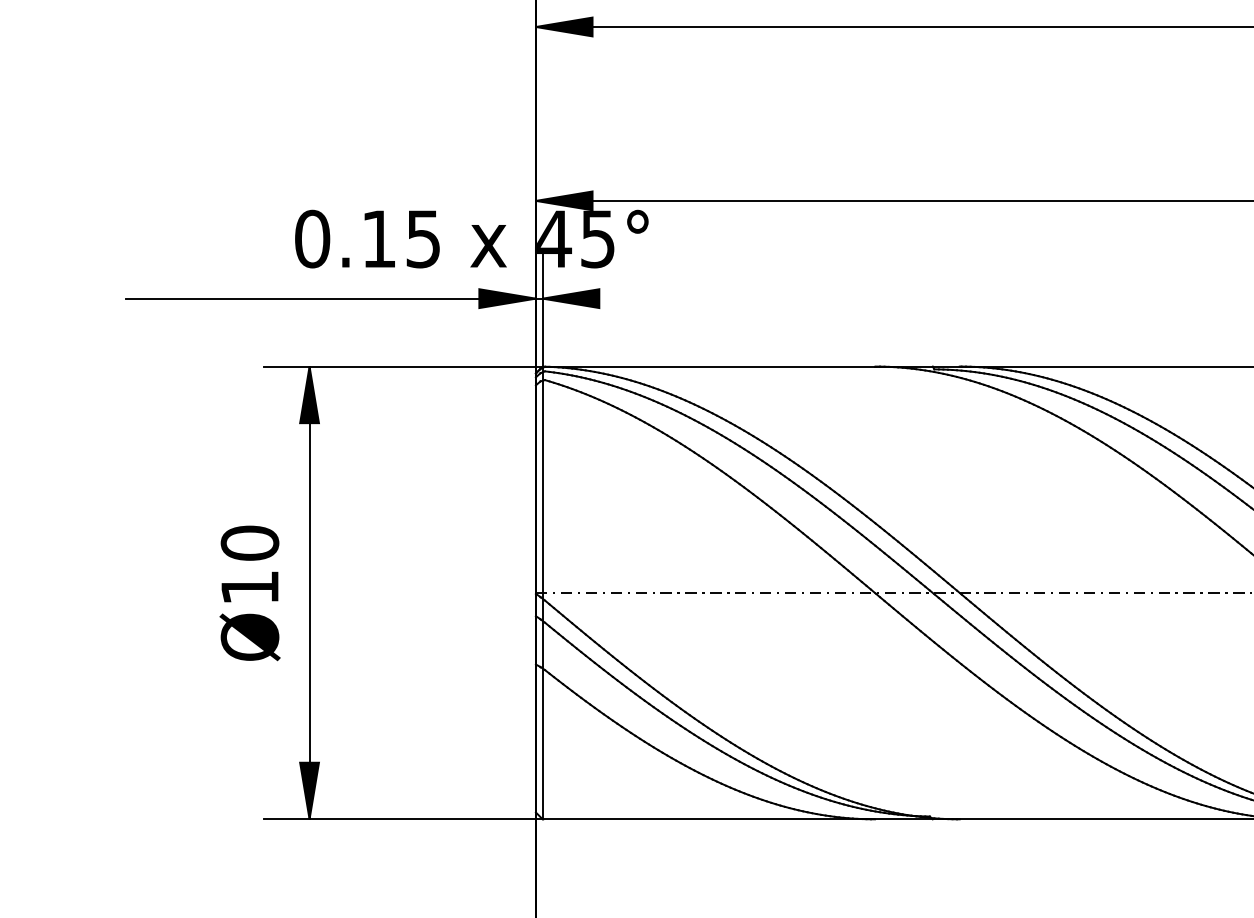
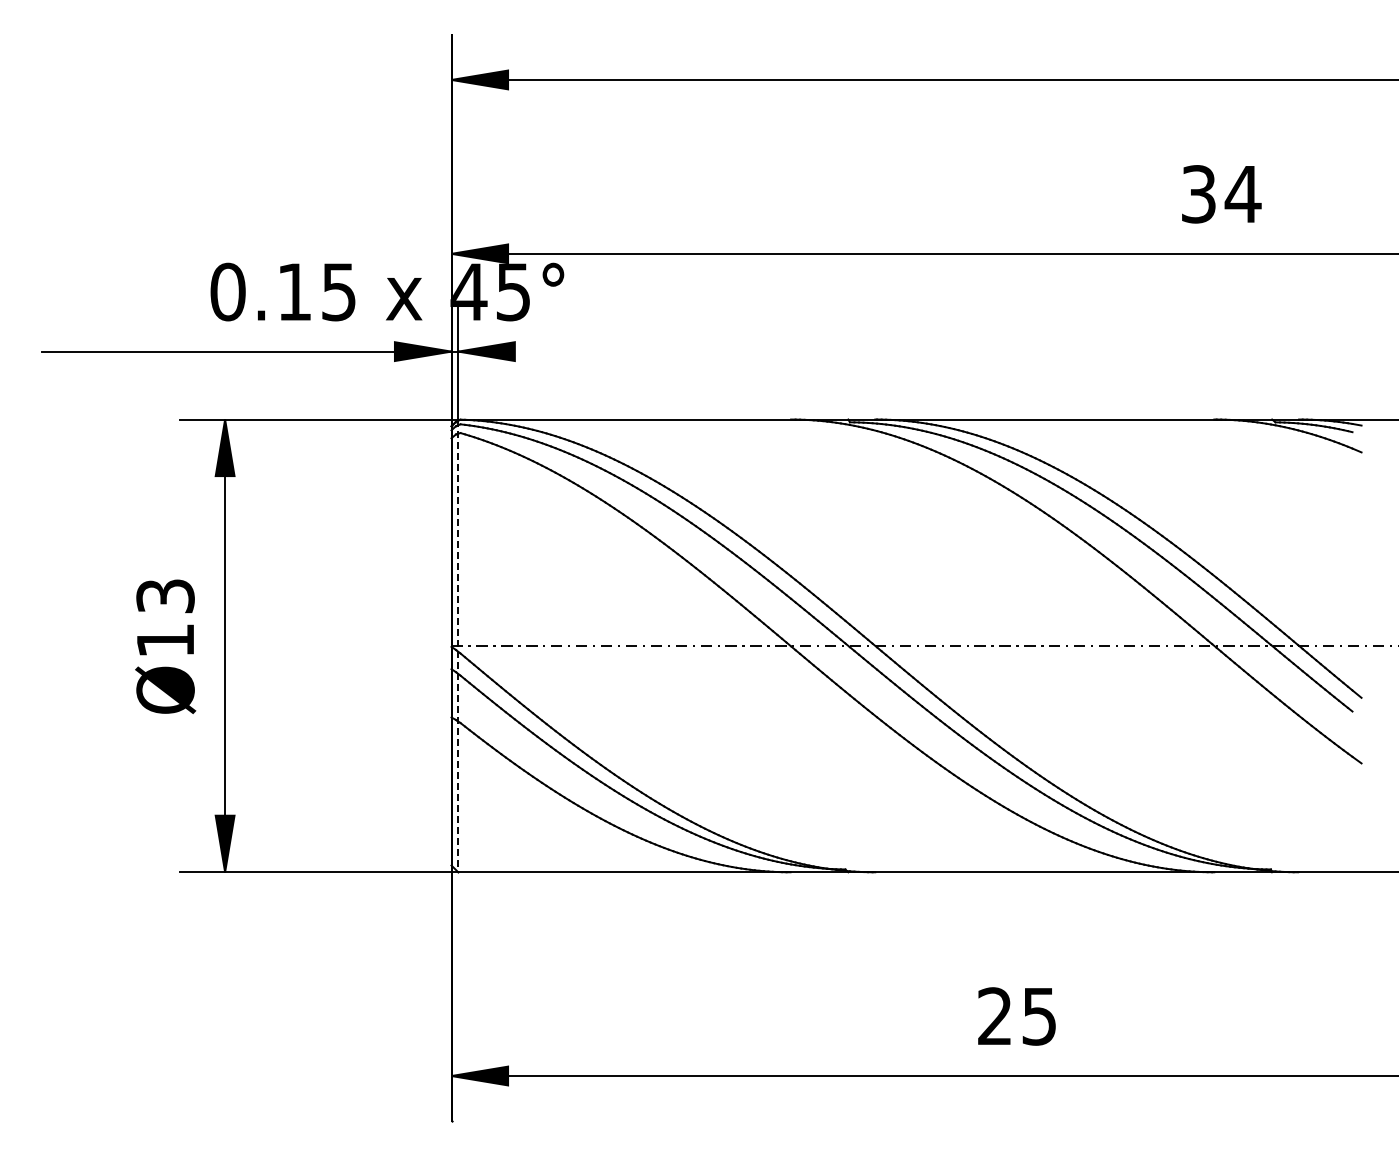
text: (249, 542) -> (165, 595), Ø10 -> Ø13
line: (542, 593) -> (458, 646), solid -> dashed

